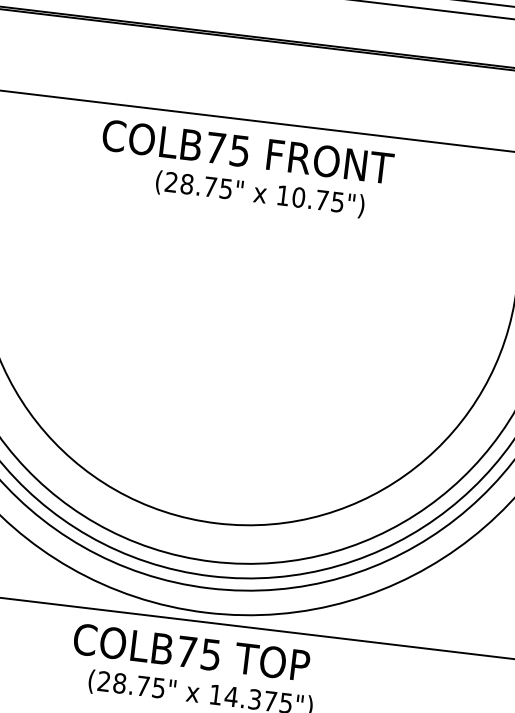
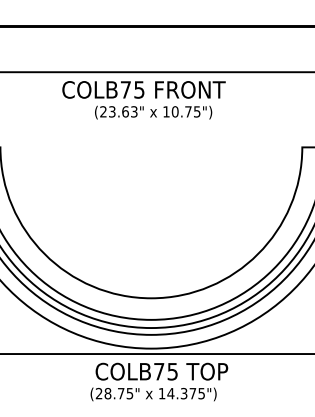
text: (207, 185) -> (123, 111), (28.75" -> (23.63"
text: (191, 652) -> (161, 371), moved

